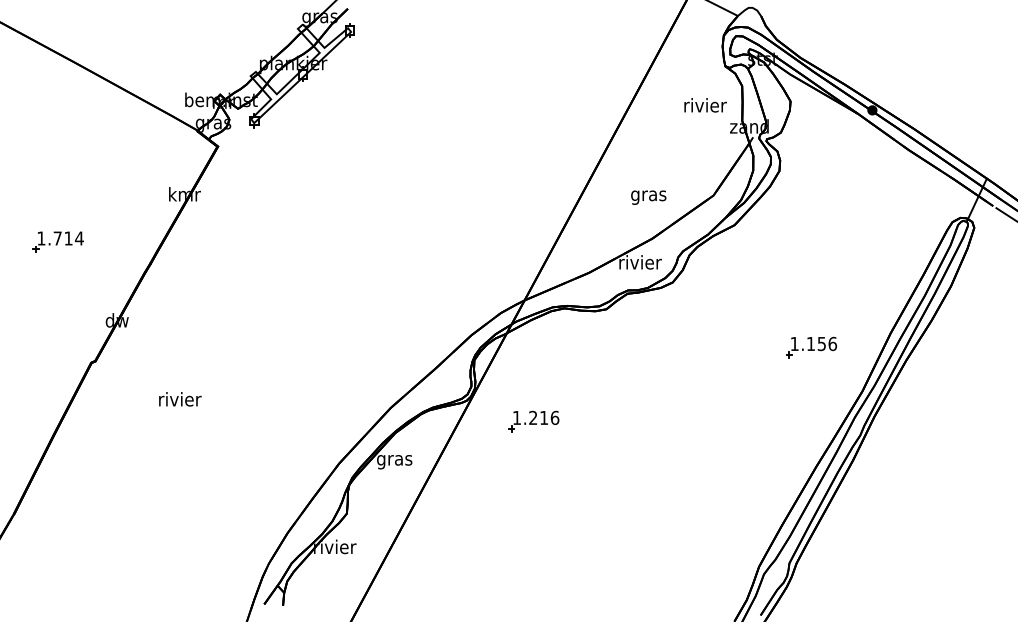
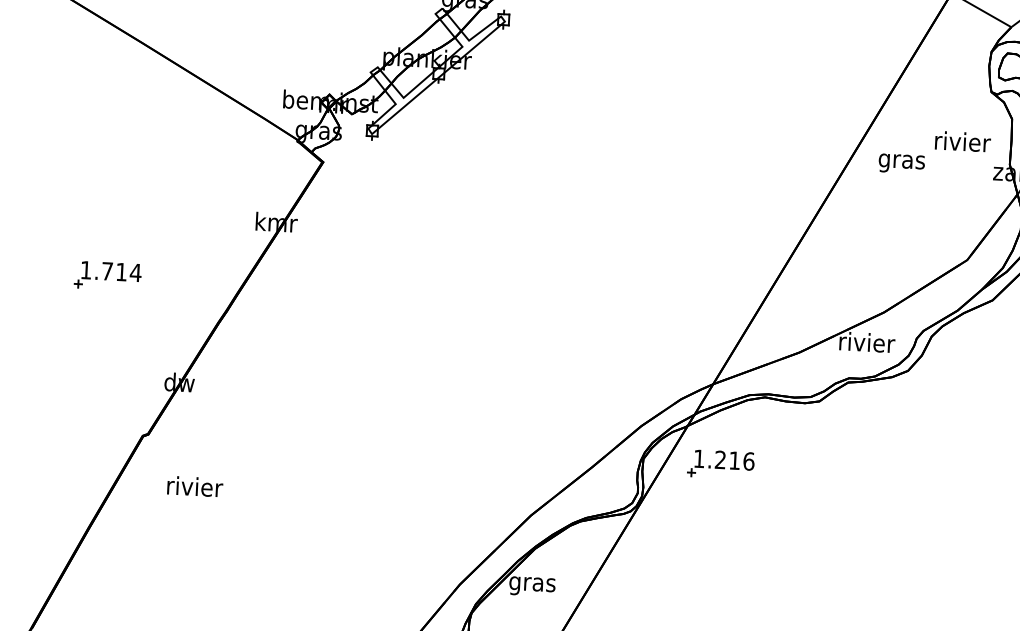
text: (648, 197) -> (901, 163), moved
text: (180, 399) -> (195, 486), moved
part: (533, 421) -> (720, 464), moved

